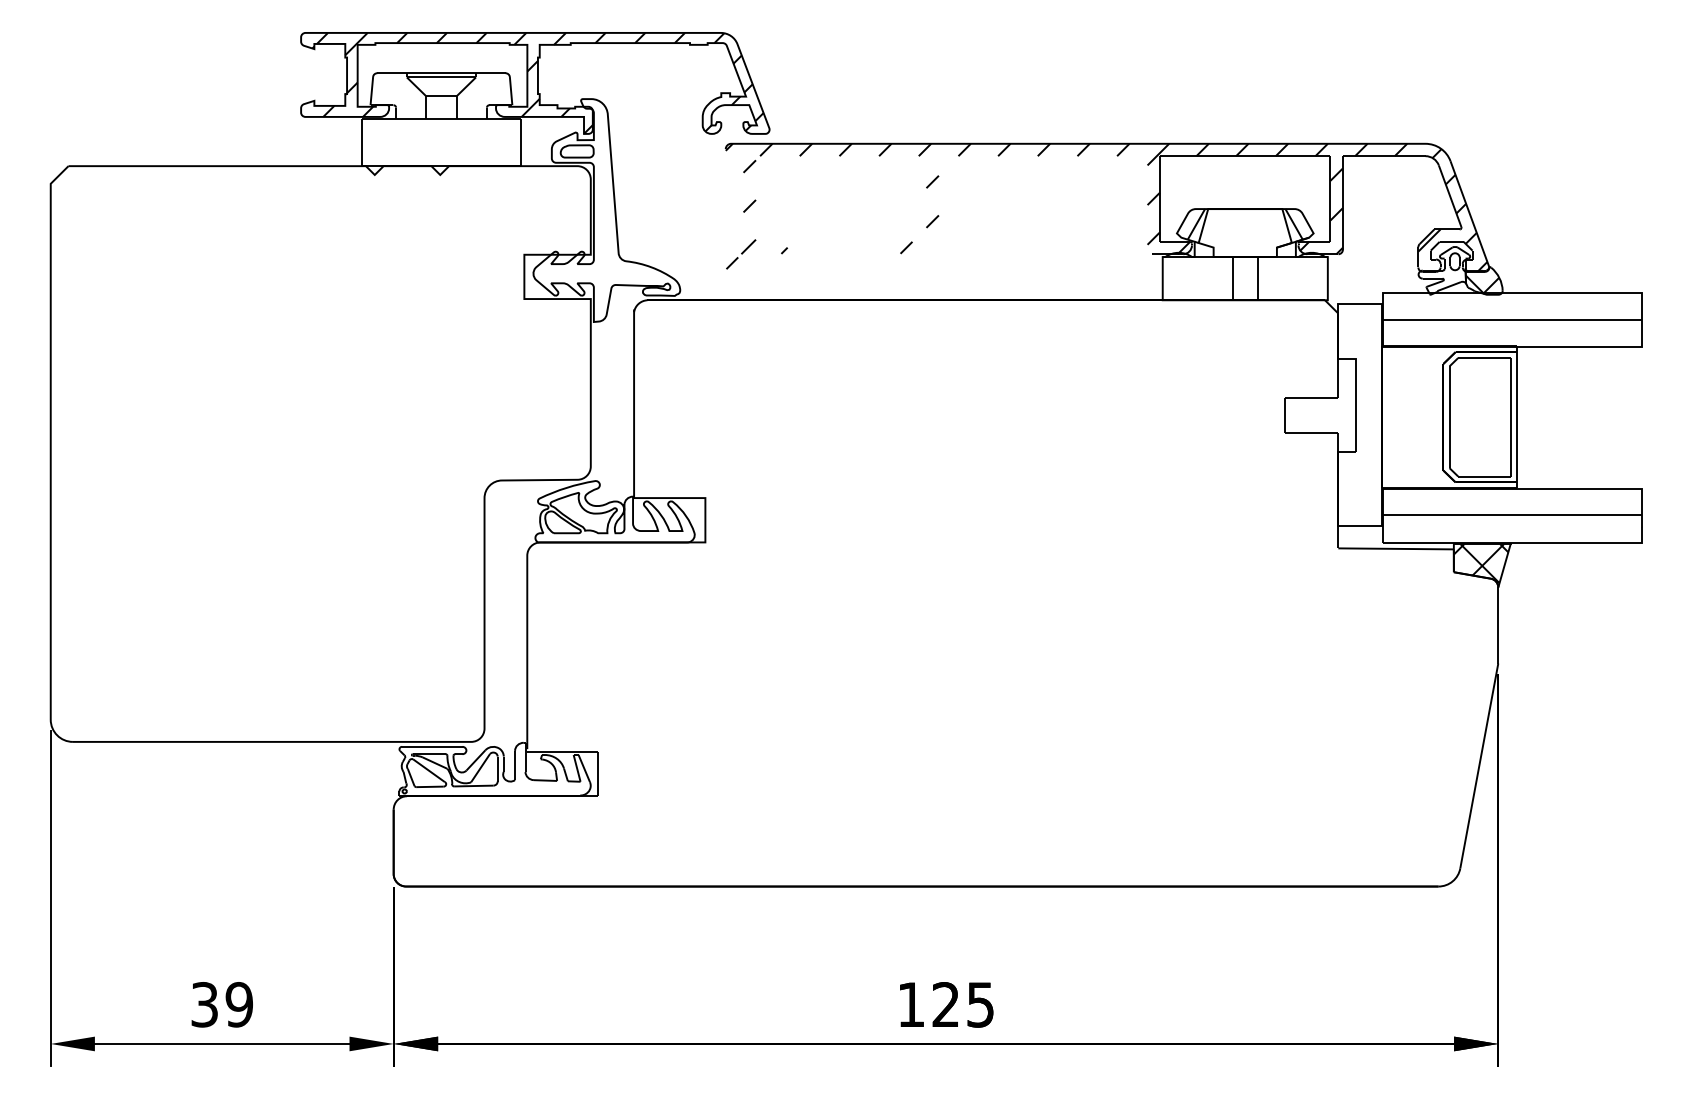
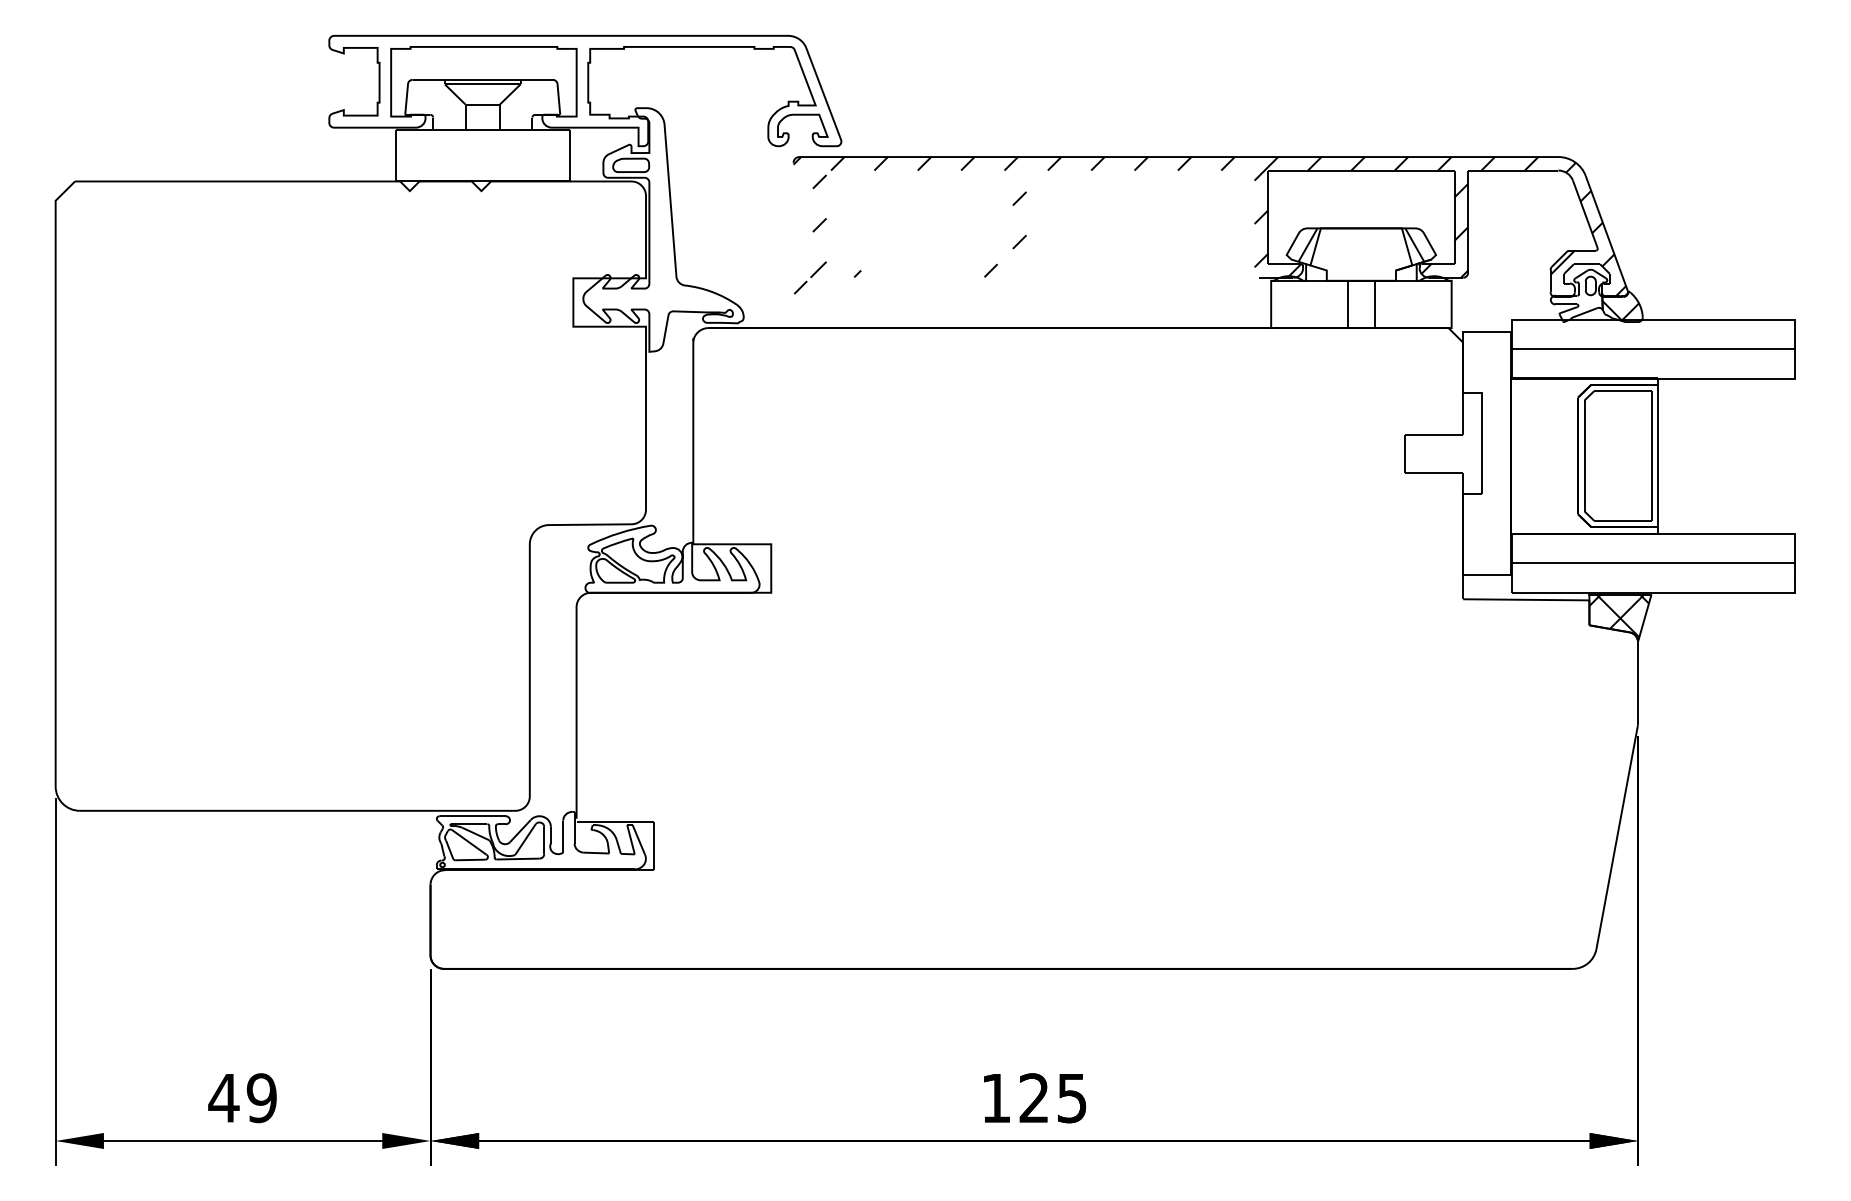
hatch: (537, 82) -> (587, 90), removed
text: (204, 1004) -> (223, 1097), 39 -> 49

